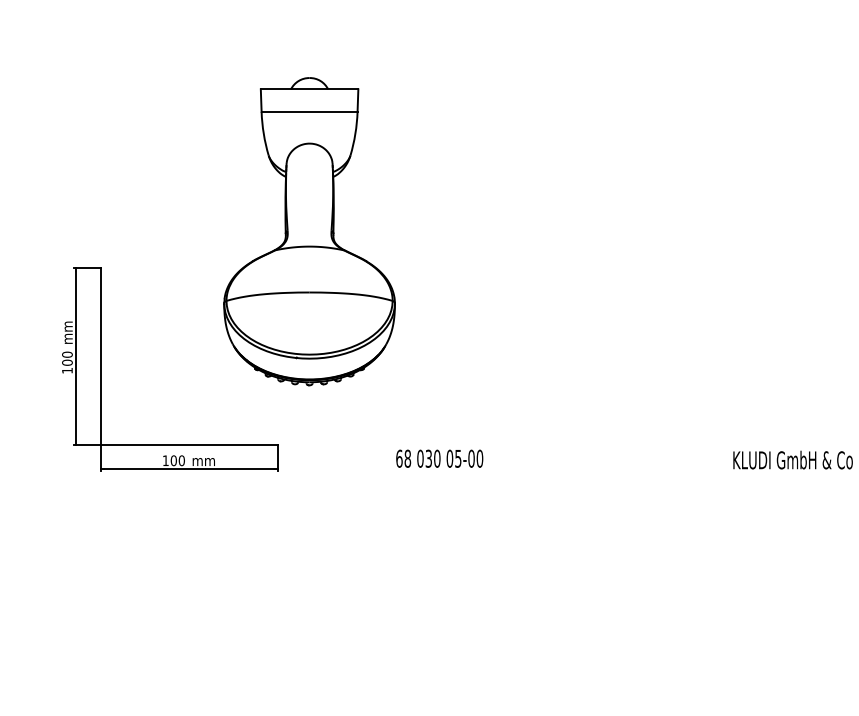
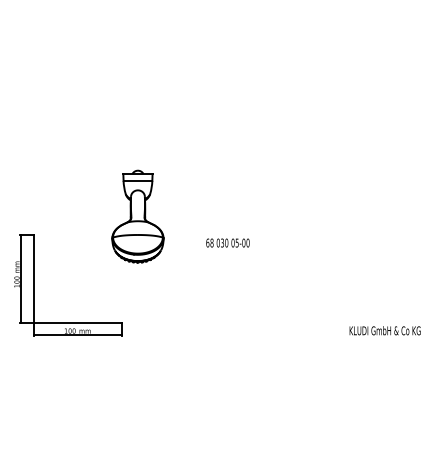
part: (308, 231) -> (137, 216), size x0.6
text: (438, 457) -> (227, 242), moved

